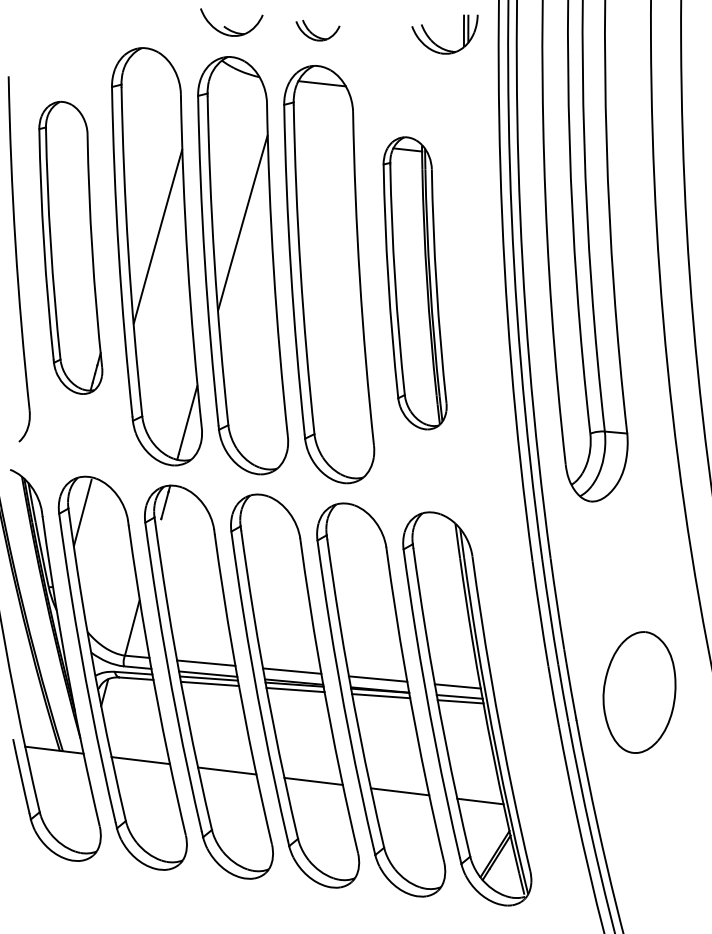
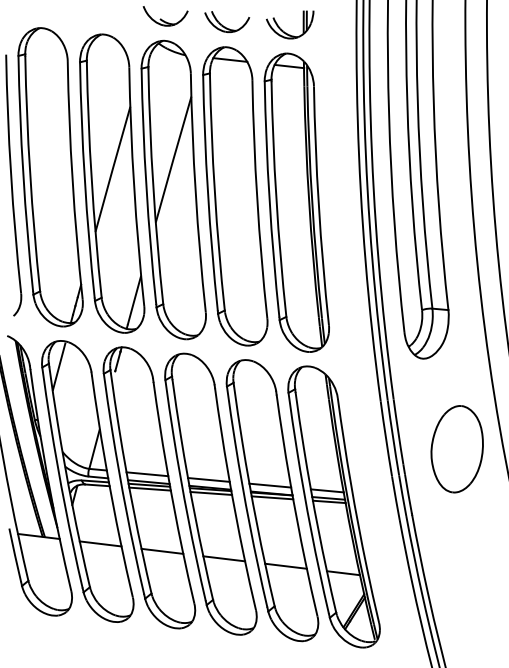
part: (318, 29) -> (227, 21), size x1.43
part: (439, 45) -> (286, 32), moved
part: (70, 248) -> (50, 177), size x1.43
part: (414, 283) -> (296, 202), size x1.43
part: (638, 692) -> (456, 449), moved

